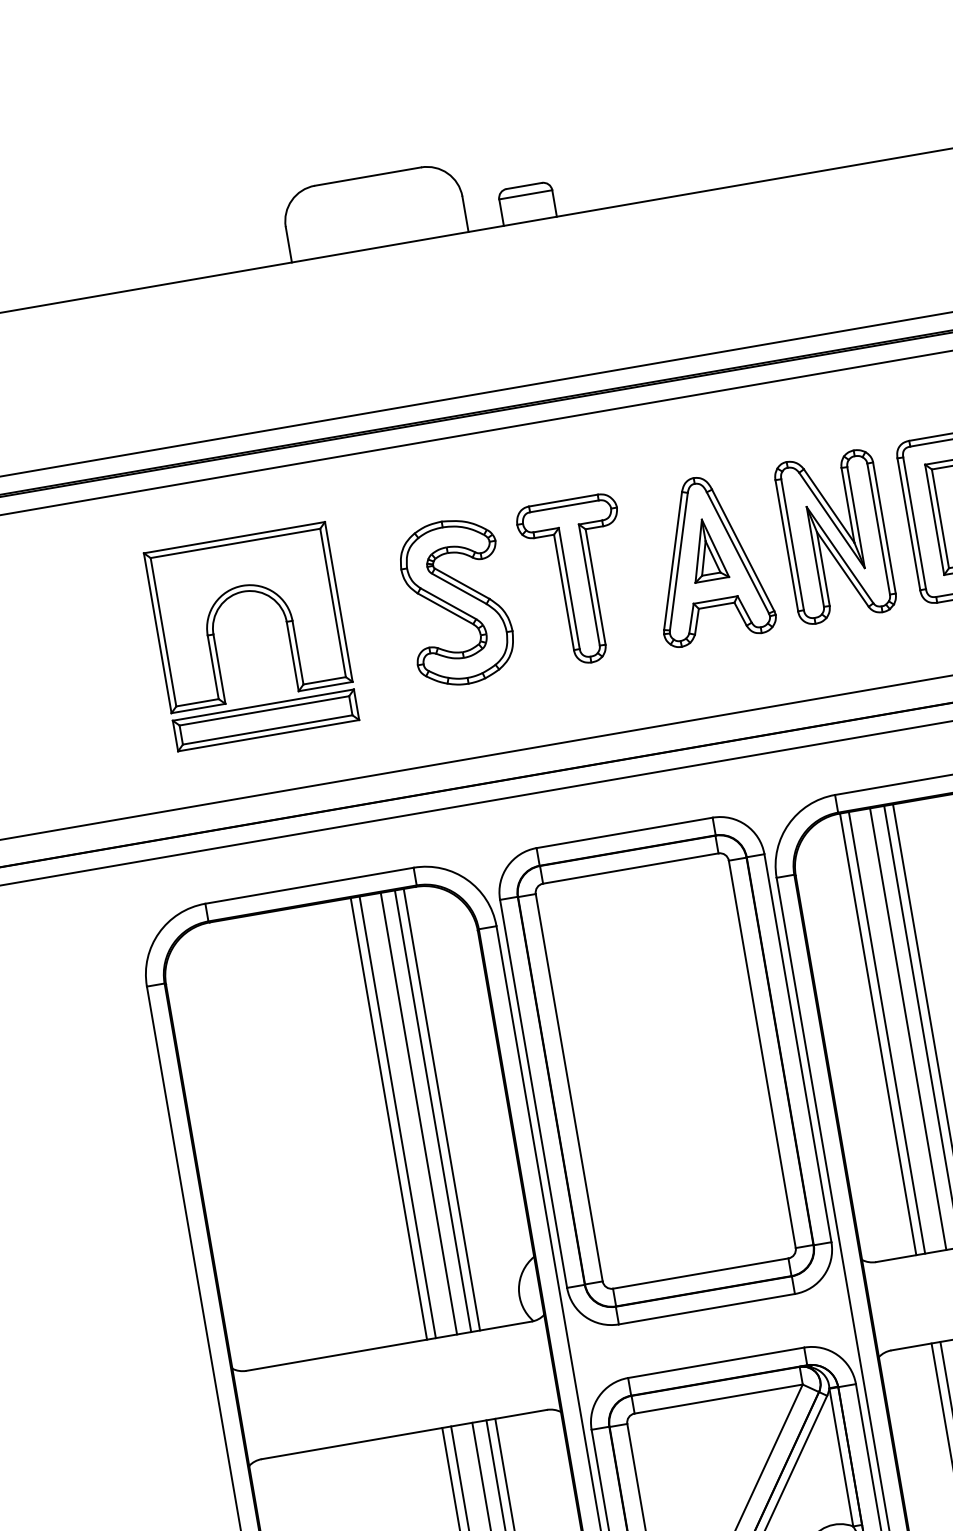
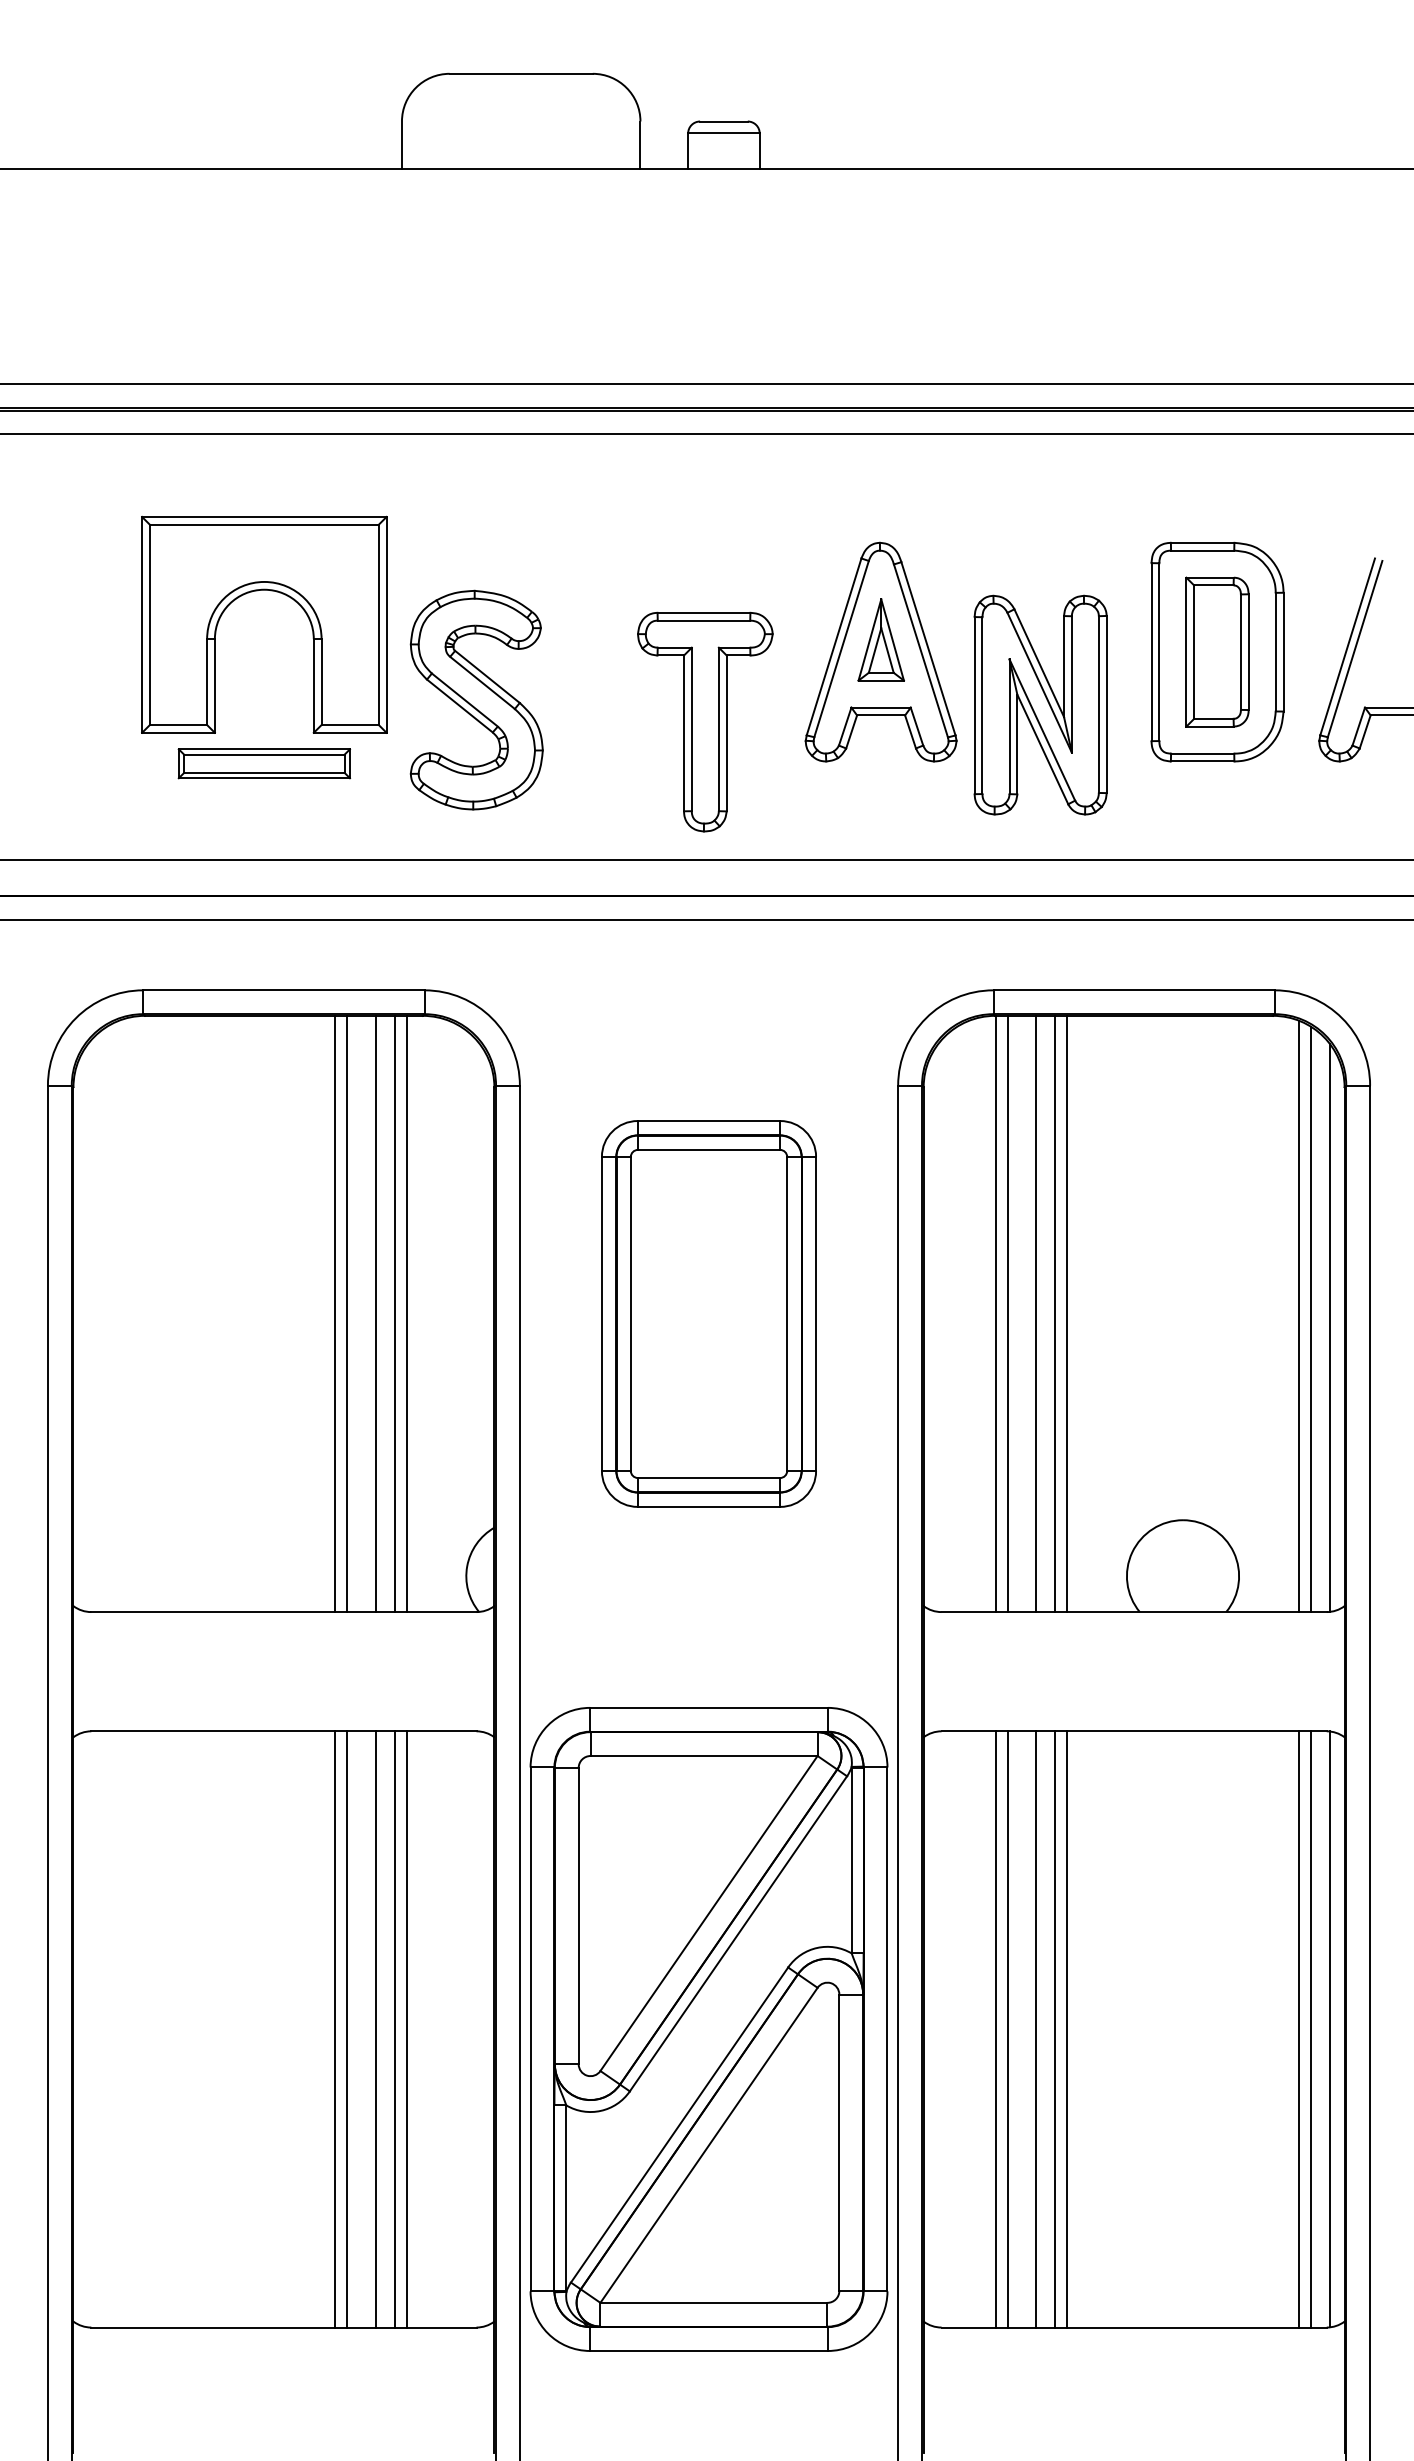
part: (835, 536) -> (1040, 704), moved
part: (578, 580) -> (705, 721), moved
part: (456, 601) -> (476, 699), moved
part: (266, 720) -> (264, 763), size x0.7
part: (665, 1070) -> (708, 1313), size x0.6

